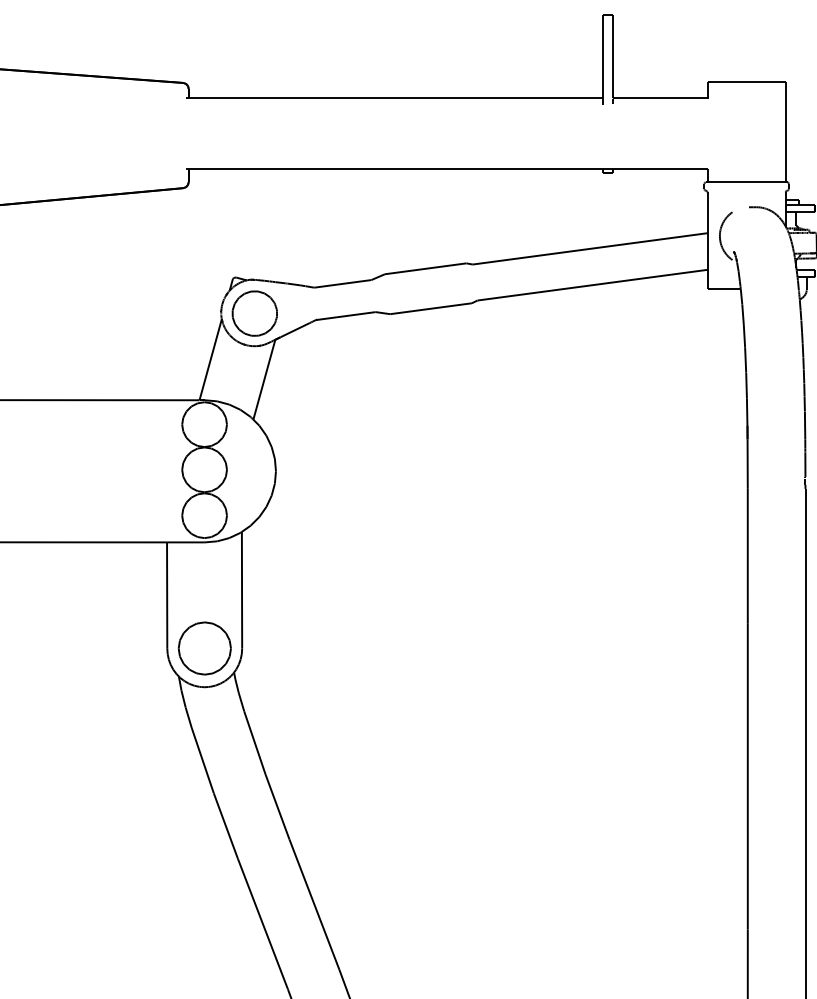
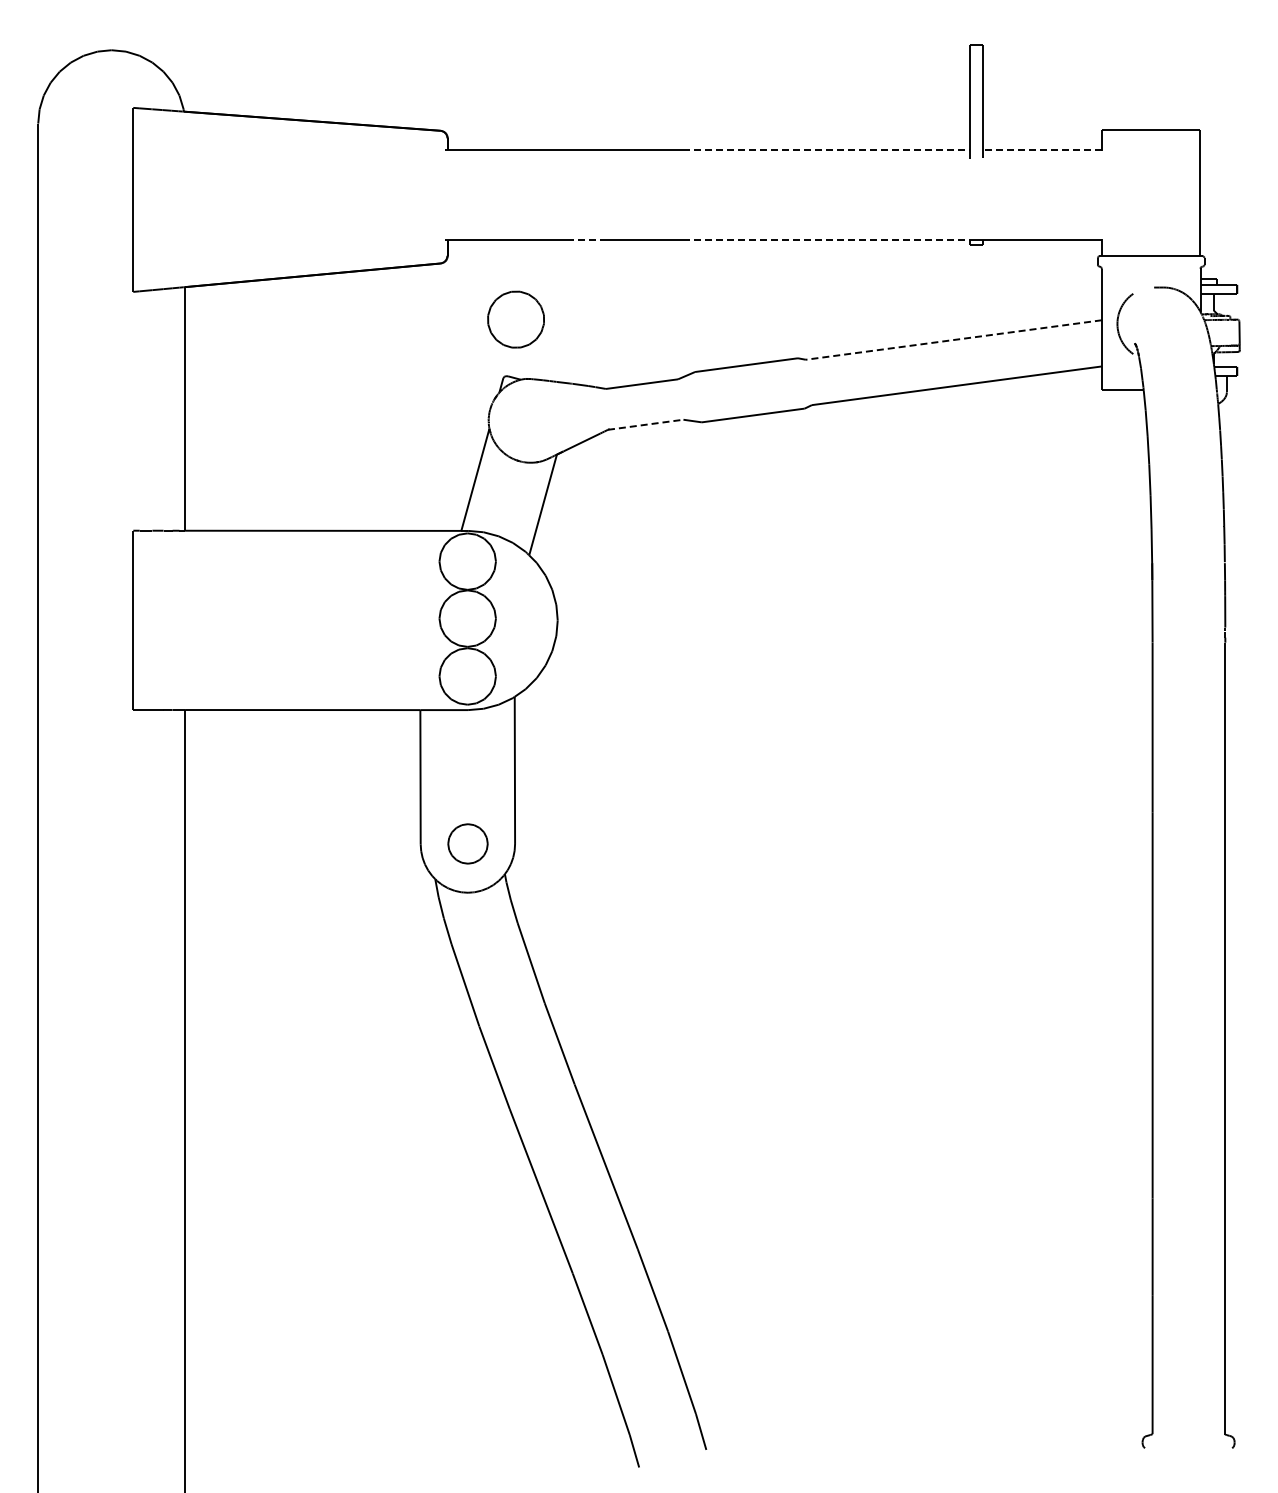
line: (489, 98) -> (827, 150), solid -> dashed
line: (660, 98) -> (1042, 150), solid -> dashed
line: (301, 169) -> (589, 239), solid -> dashed
line: (489, 169) -> (827, 239), solid -> dashed
line: (589, 249) -> (953, 340), solid -> dashed
part: (254, 313) -> (515, 319), moved
line: (346, 315) -> (646, 424), solid -> dashed
part: (204, 648) -> (467, 843), size x0.6

